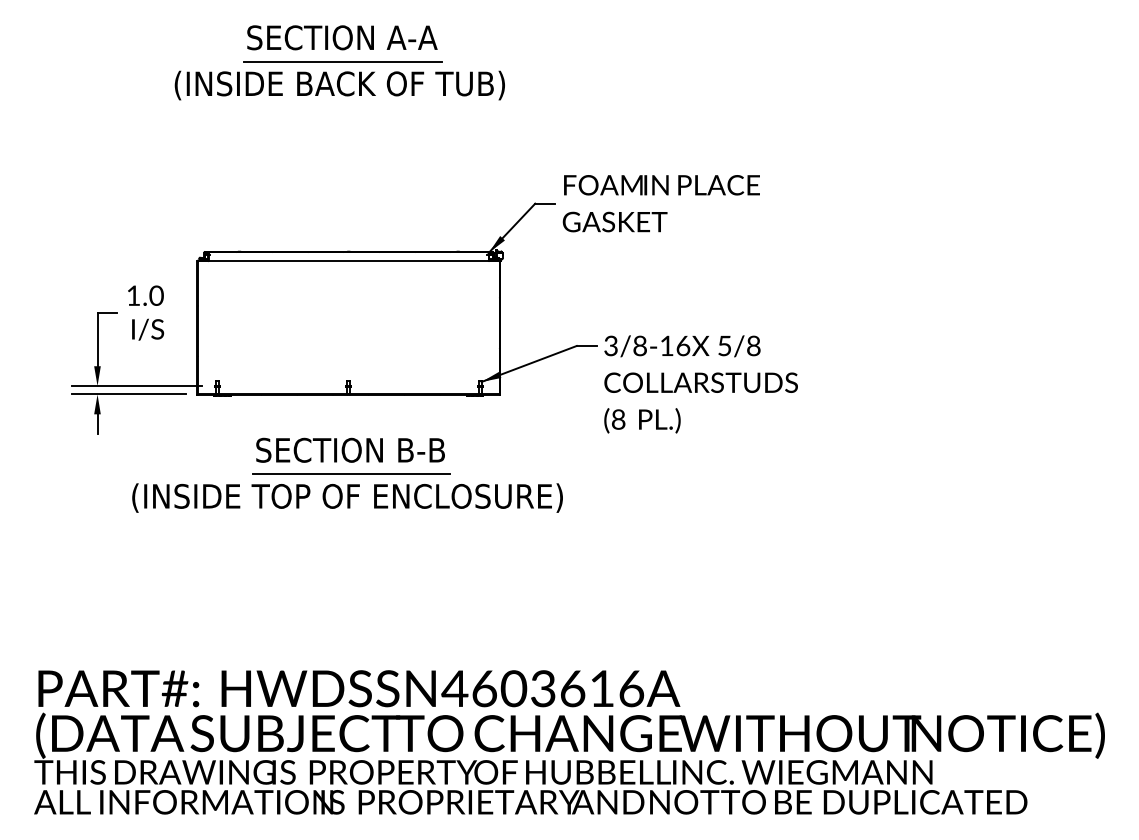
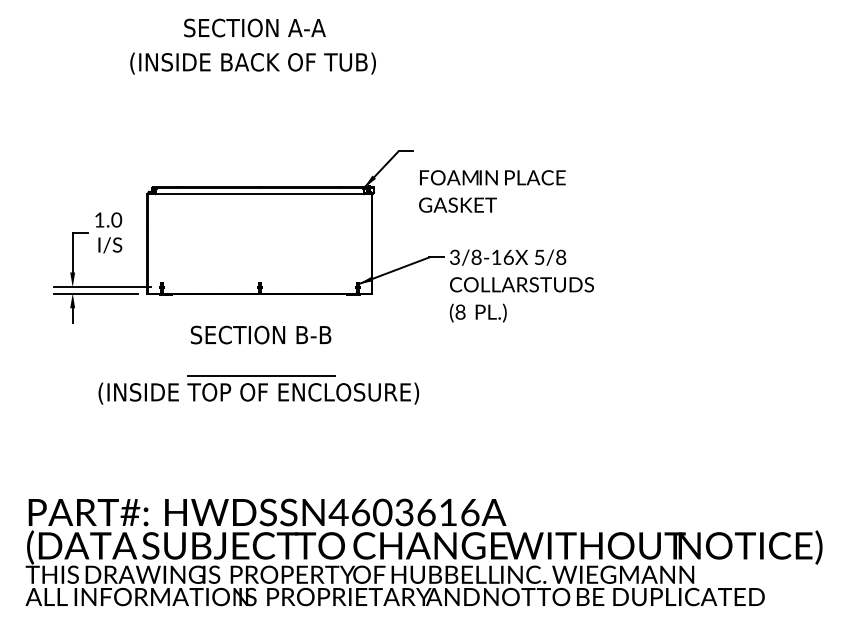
line: (341, 61) -> (254, 45), removed
text: (661, 203) -> (492, 191), moved
part: (347, 492) -> (258, 389), moved

